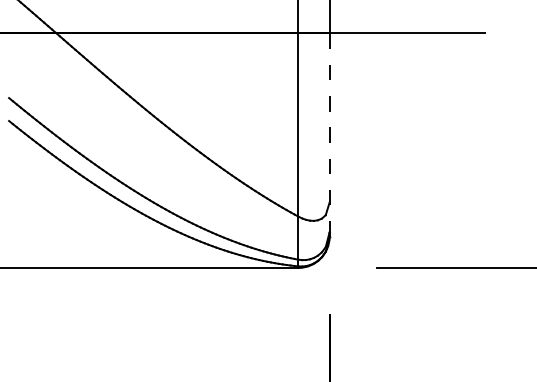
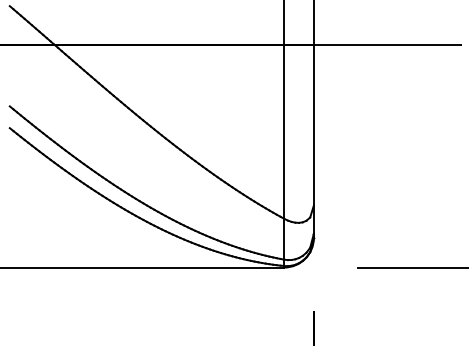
line: (329, 135) -> (313, 141), dashed -> solid

